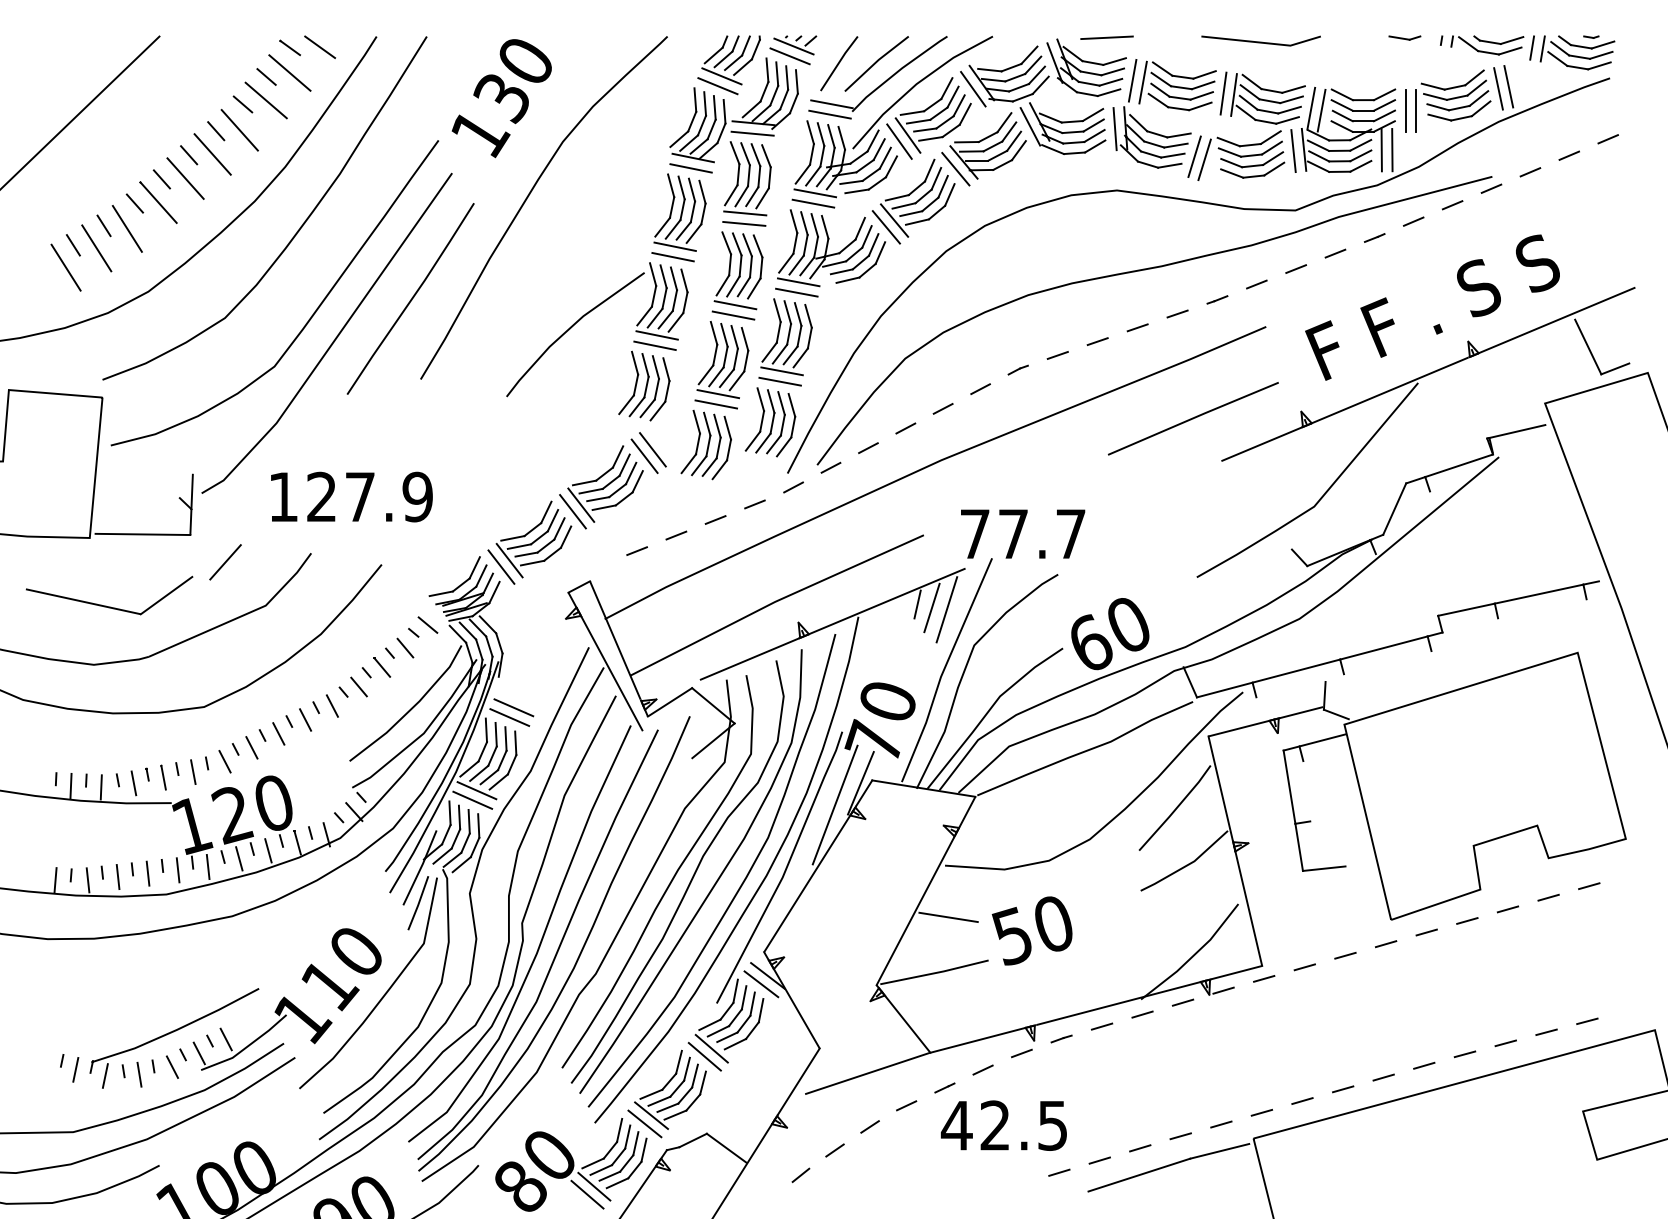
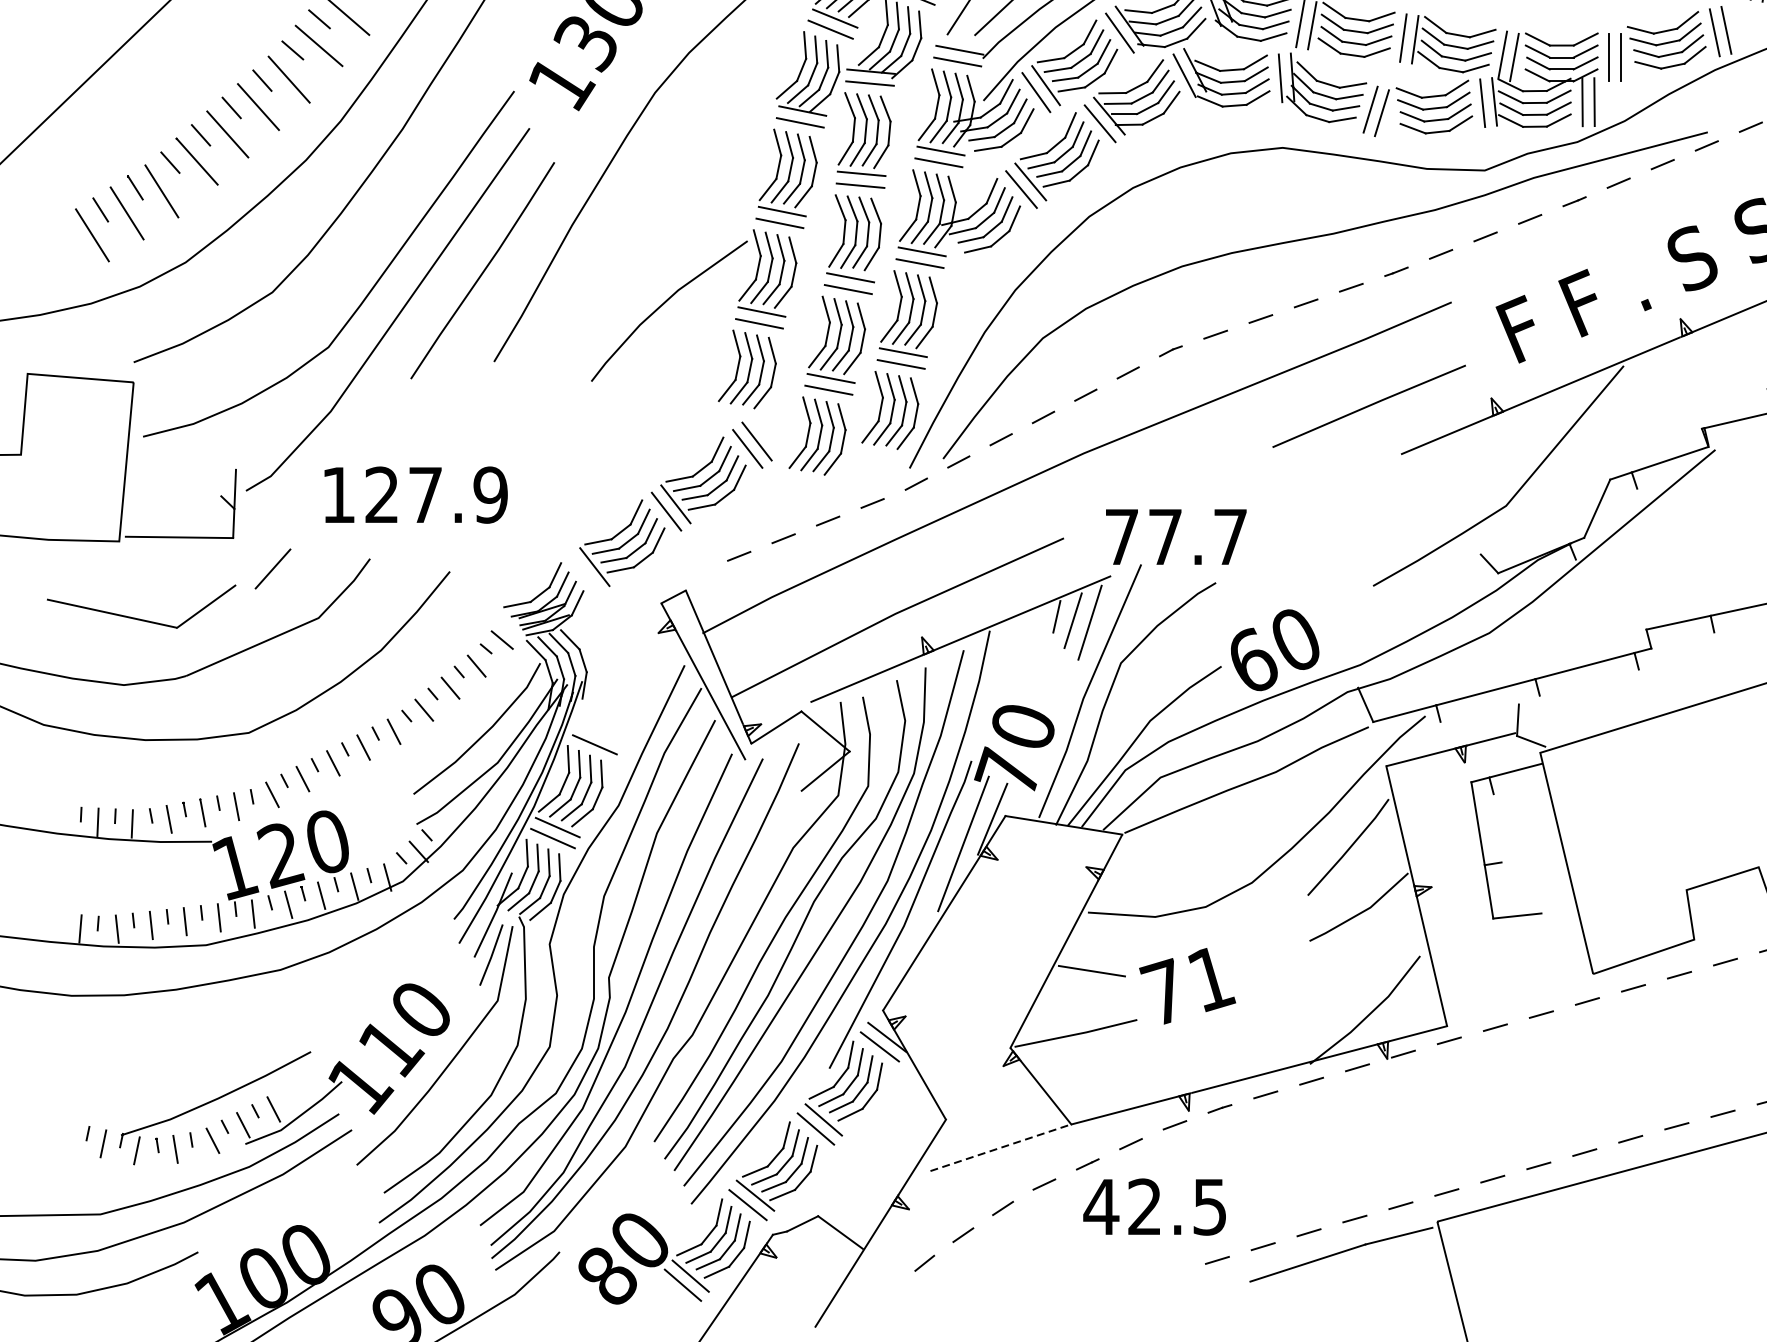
line: (501, 566) -> (585, 573), removed
line: (513, 707) -> (599, 733), removed
text: (1032, 930) -> (1186, 986), 50 -> 71
line: (867, 1073) -> (1000, 1147), solid -> dashed

